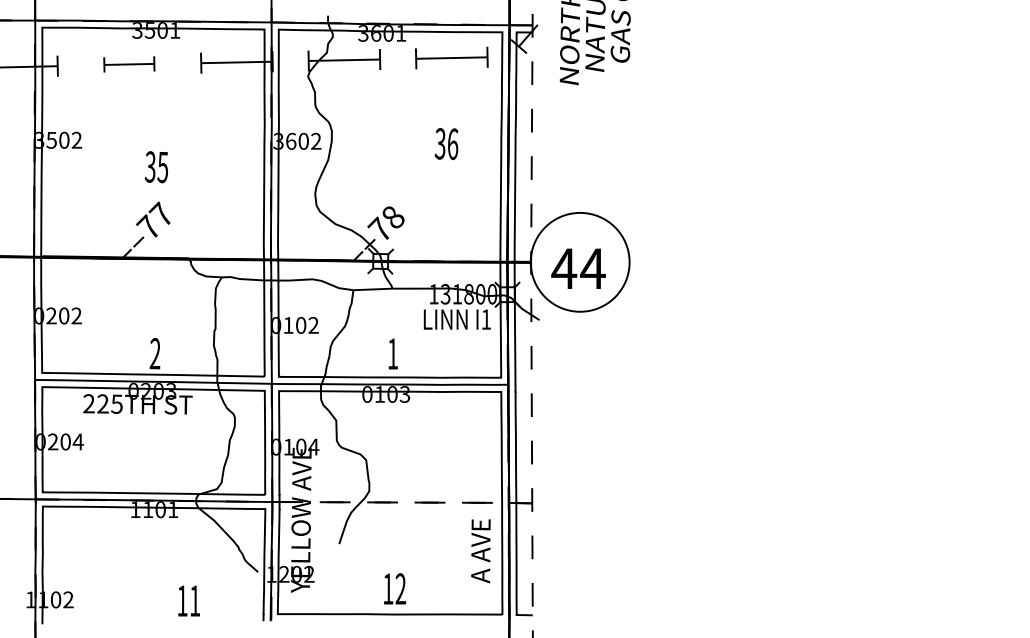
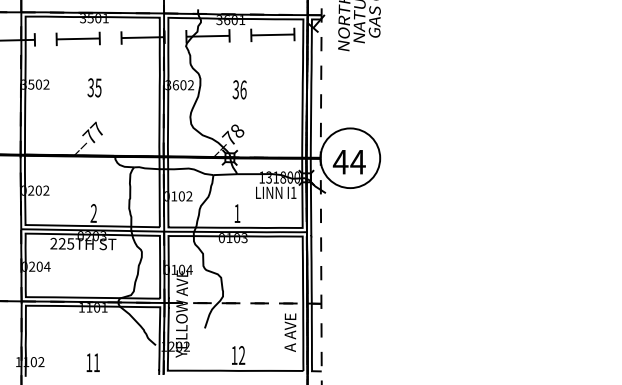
part: (128, 63) -> (77, 38), size x1.43
text: (446, 143) -> (239, 89), moved
text: (156, 166) -> (94, 87), moved
text: (187, 600) -> (92, 362), moved

